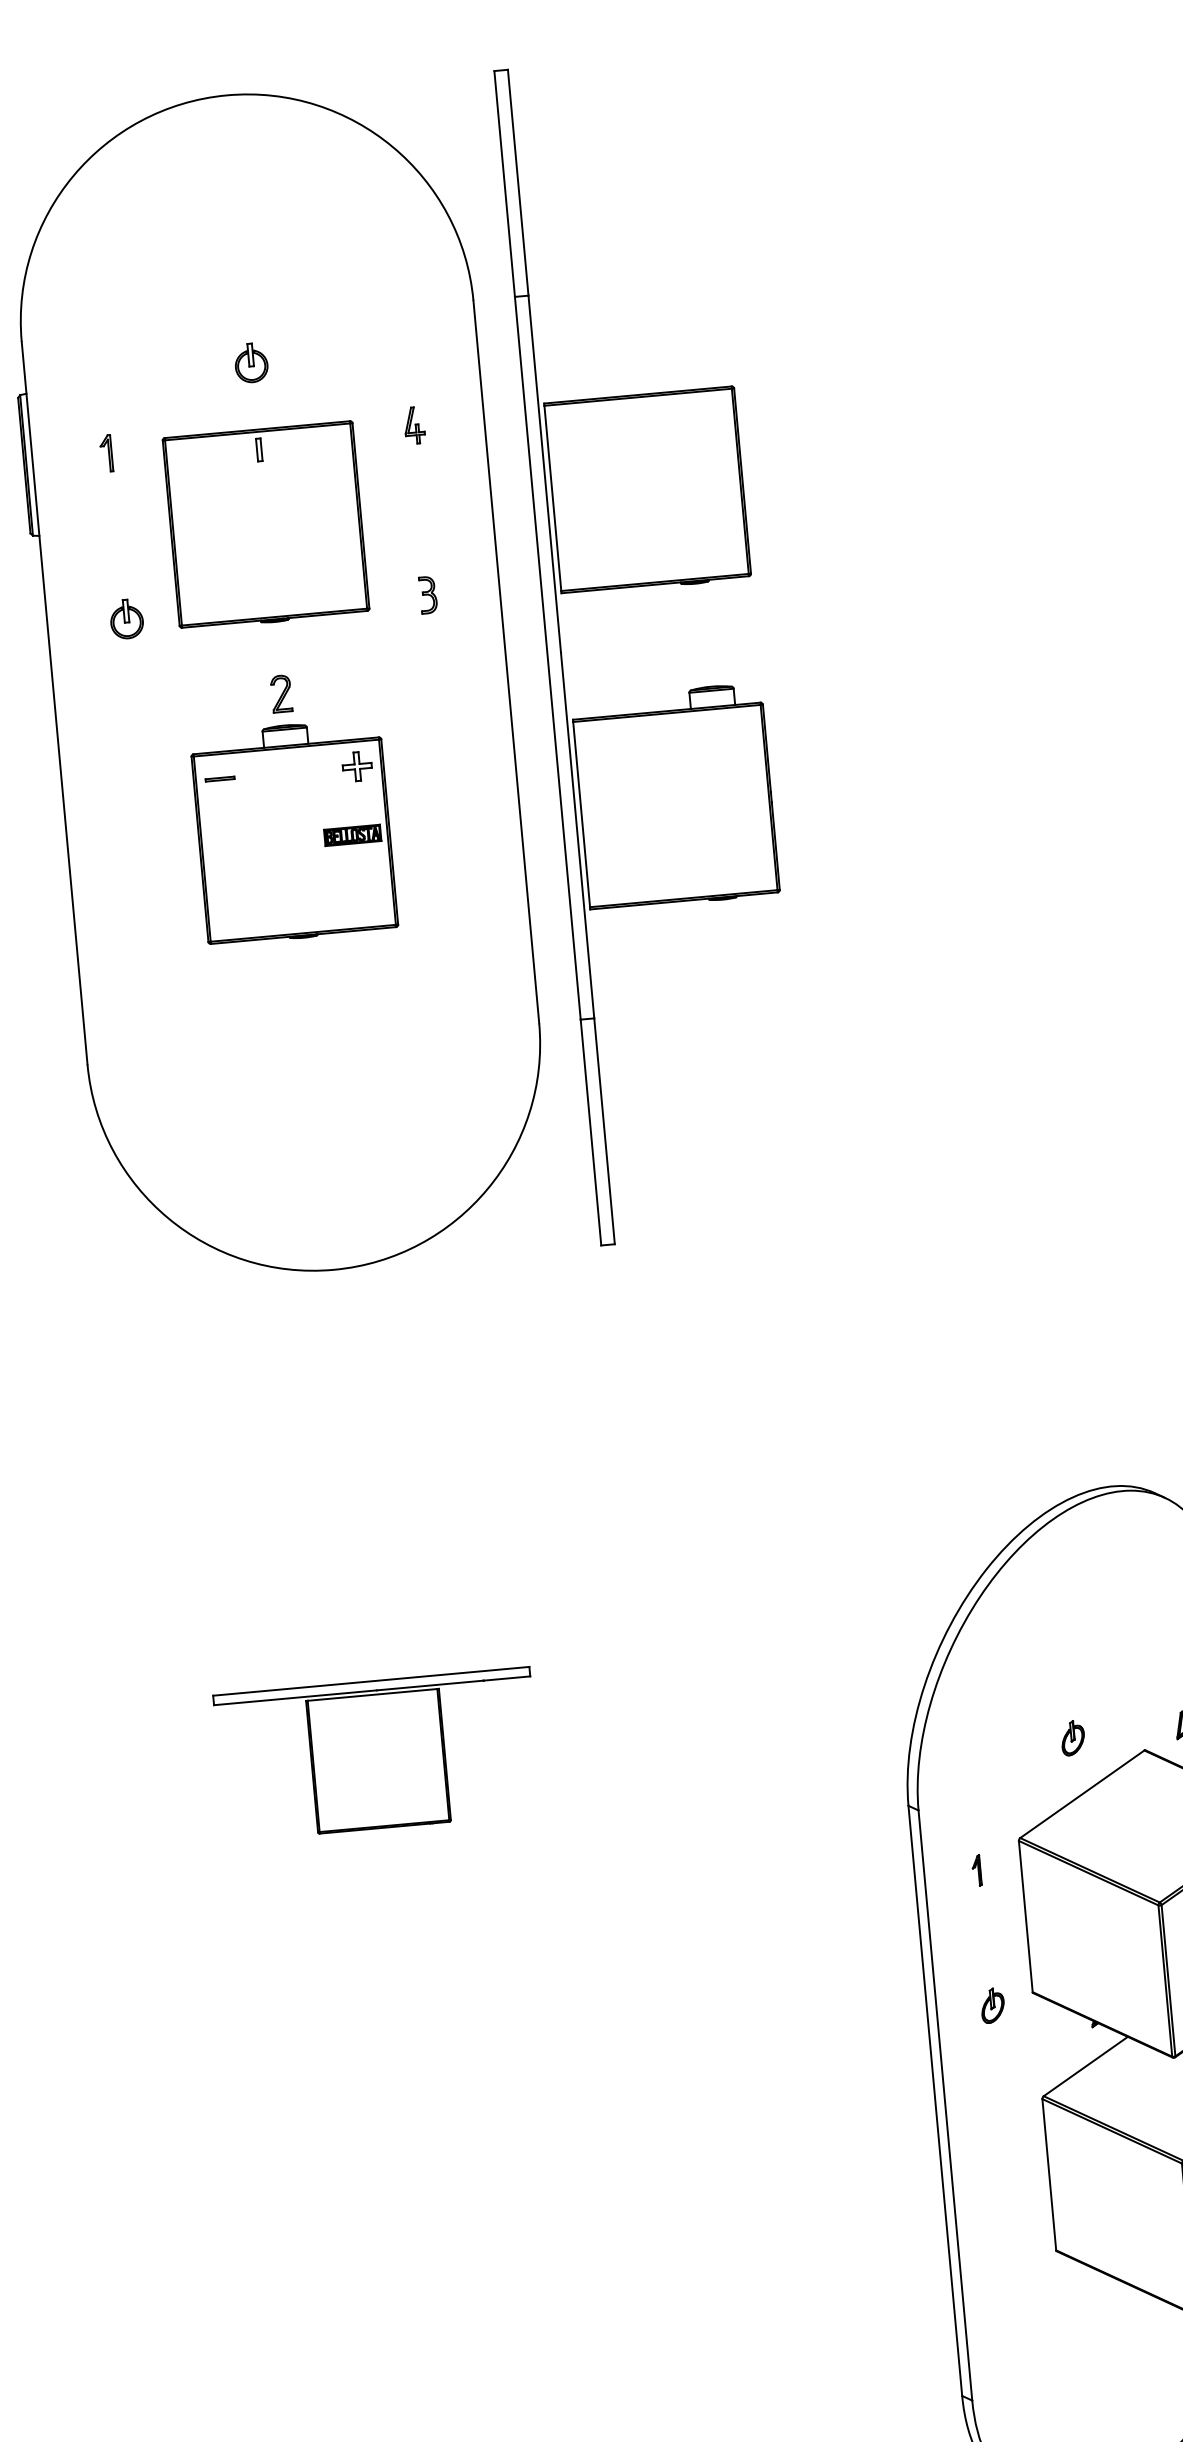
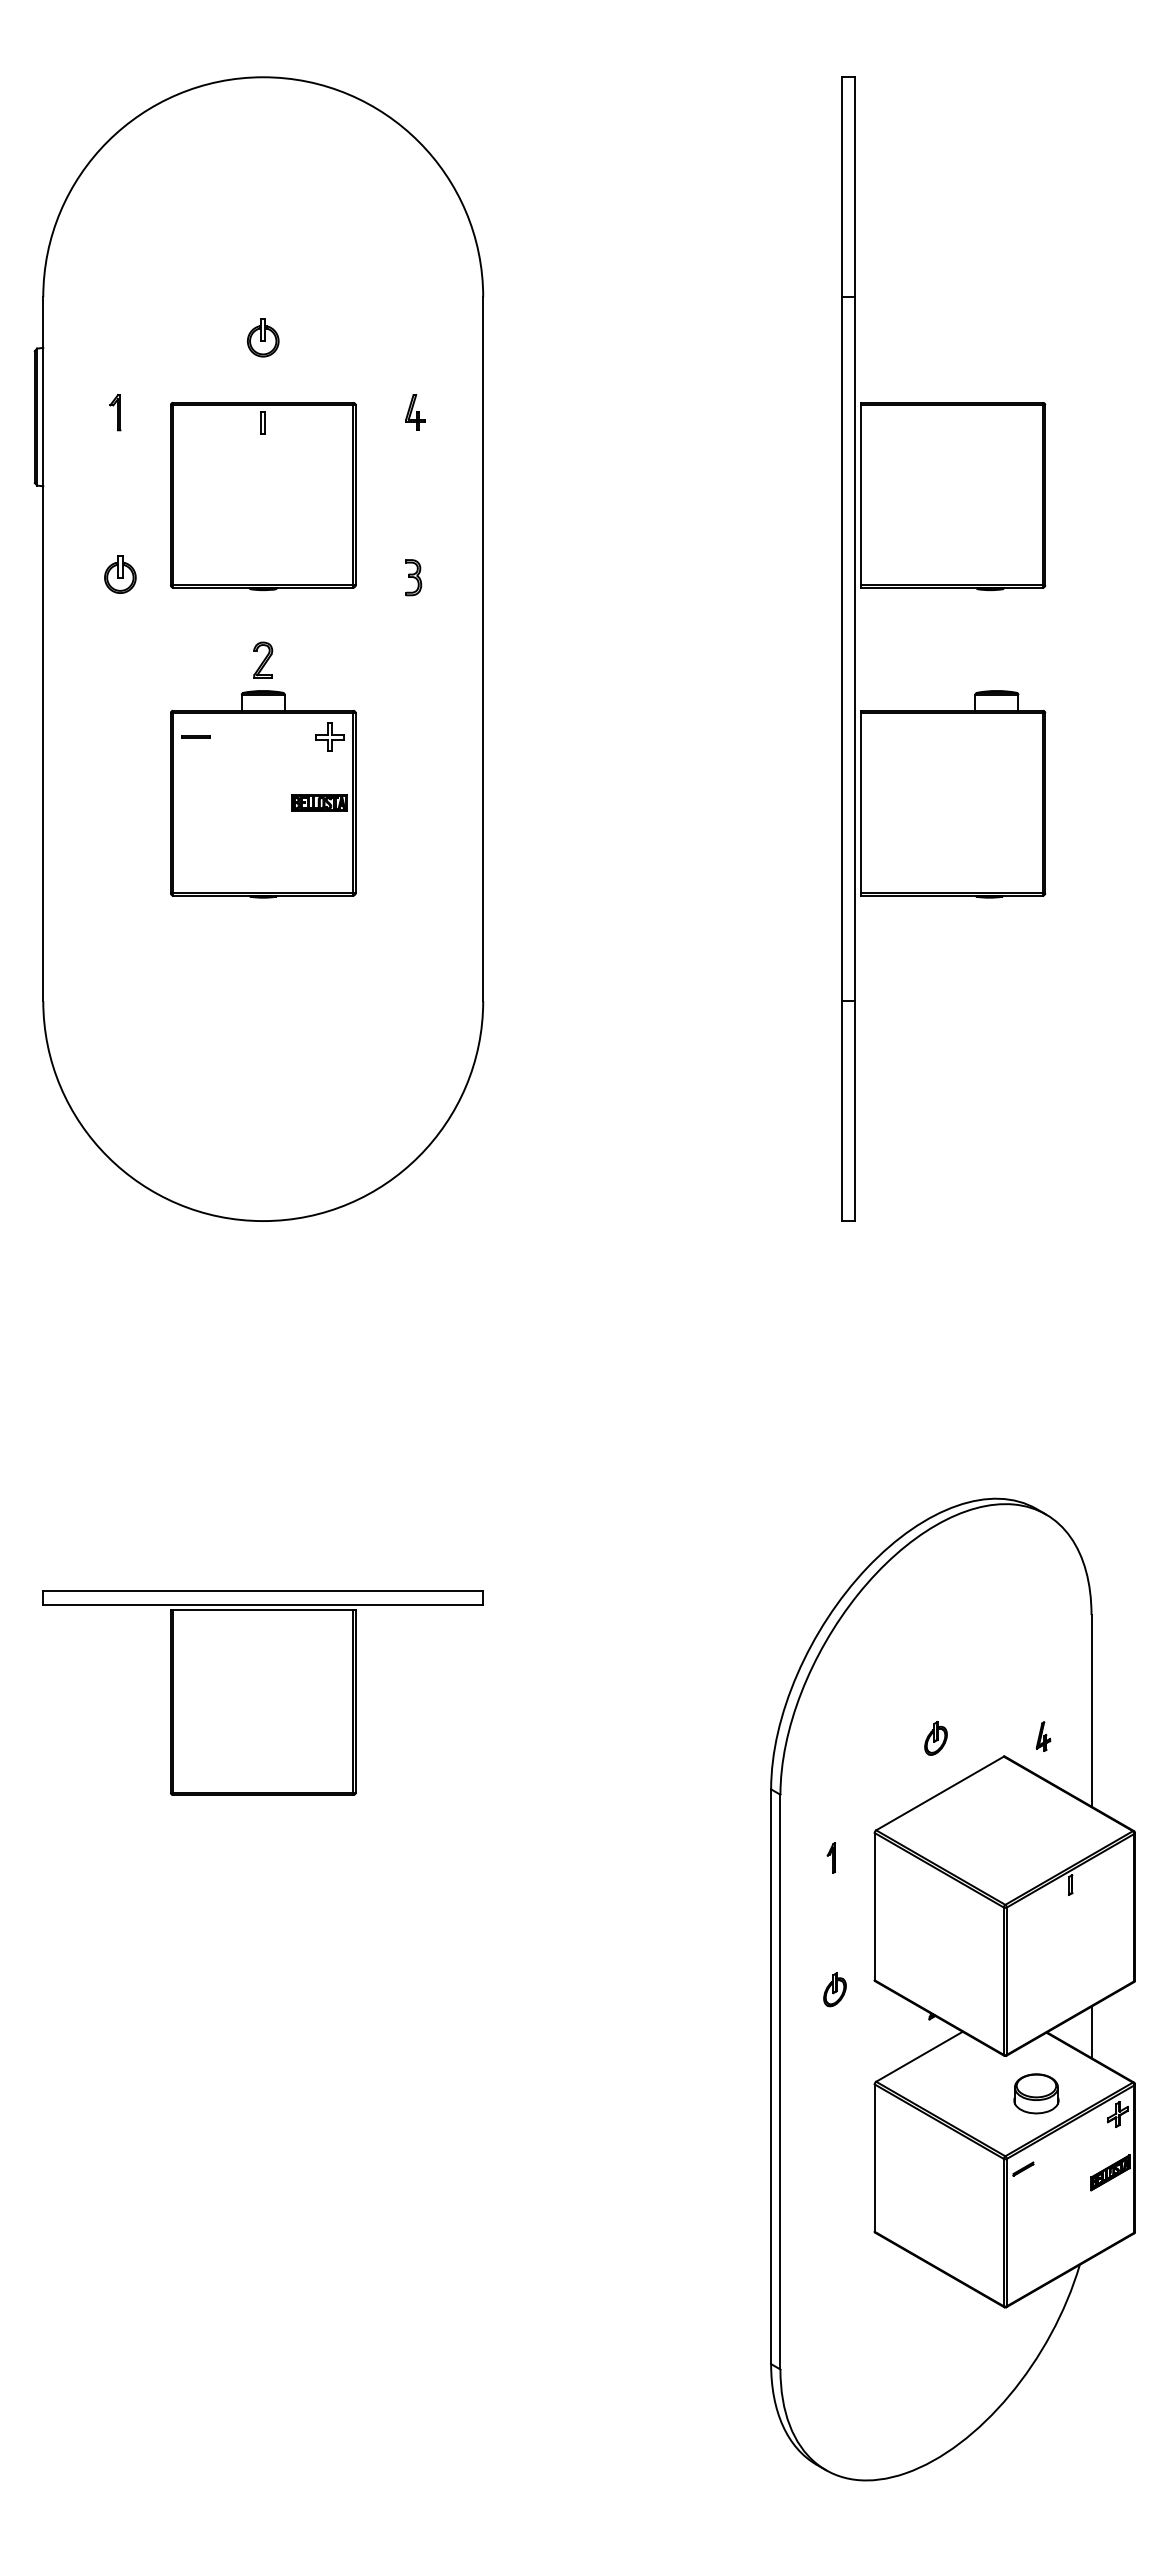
part: (689, 690) -> (975, 692), moved
part: (377, 1753) -> (262, 1692), size x1.43

